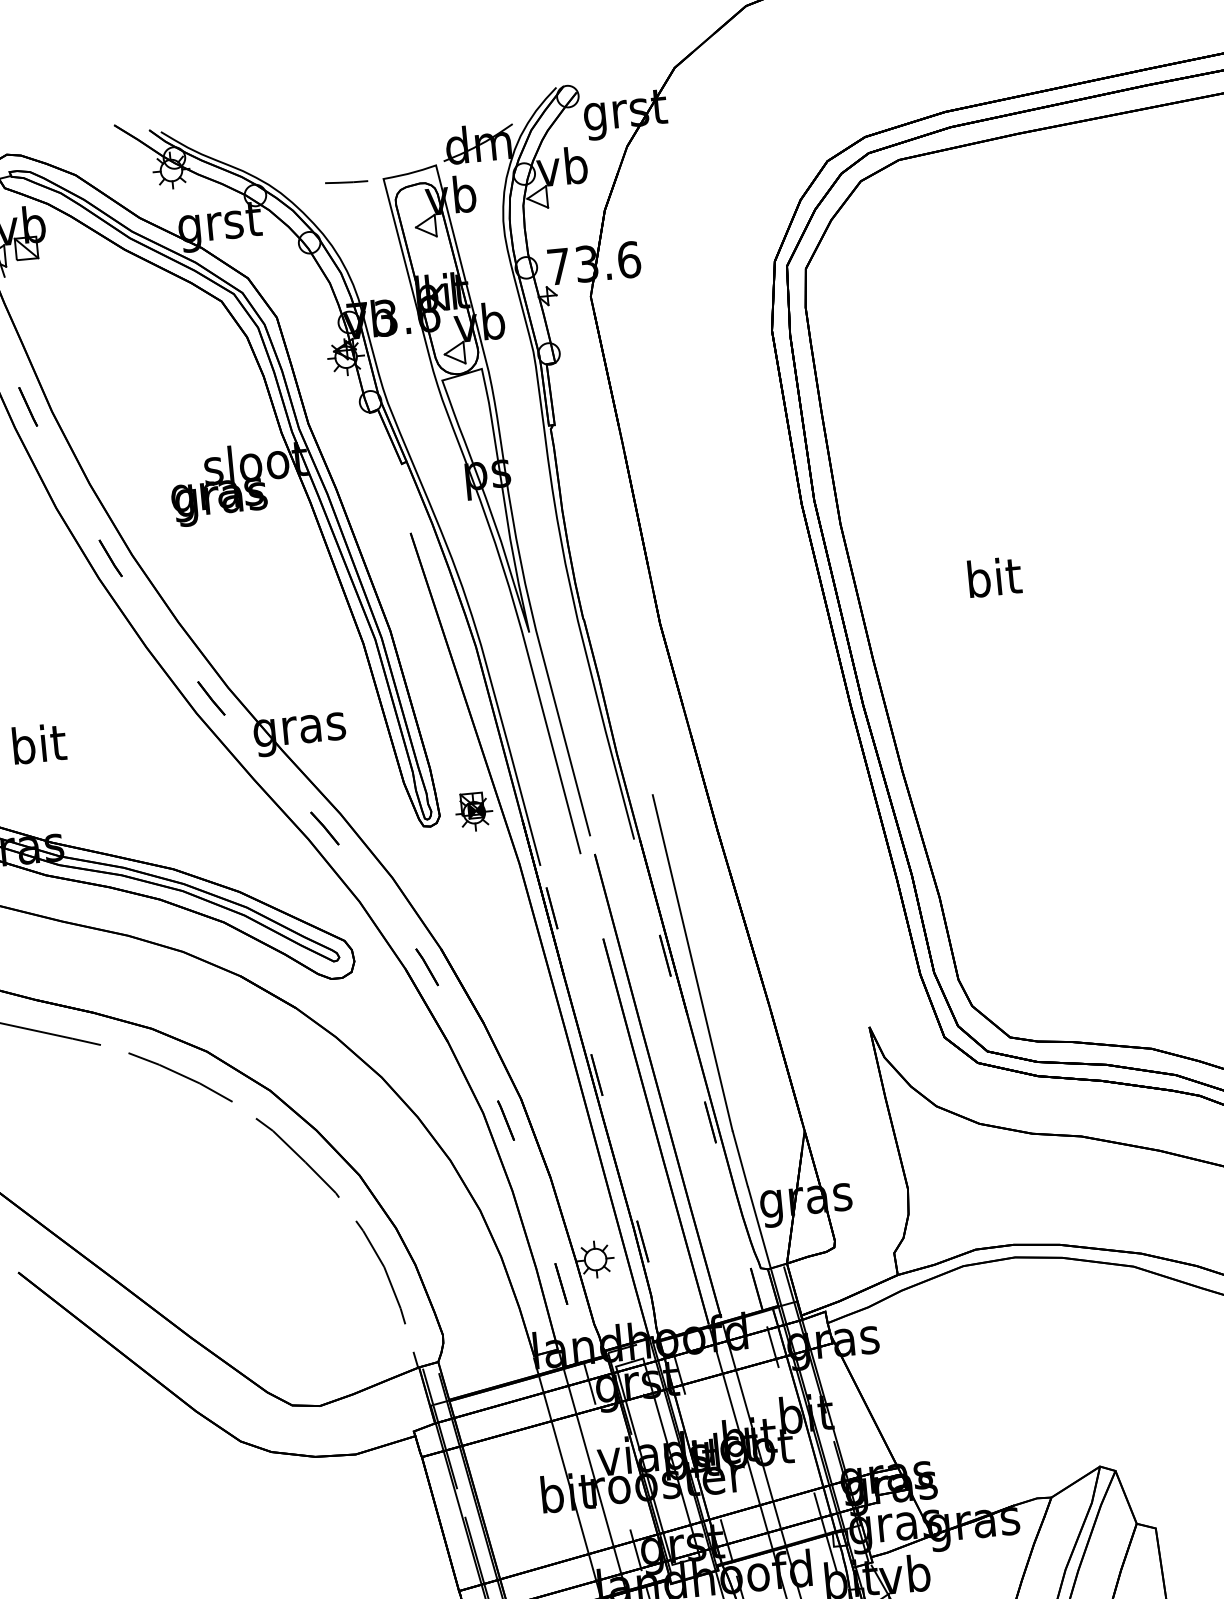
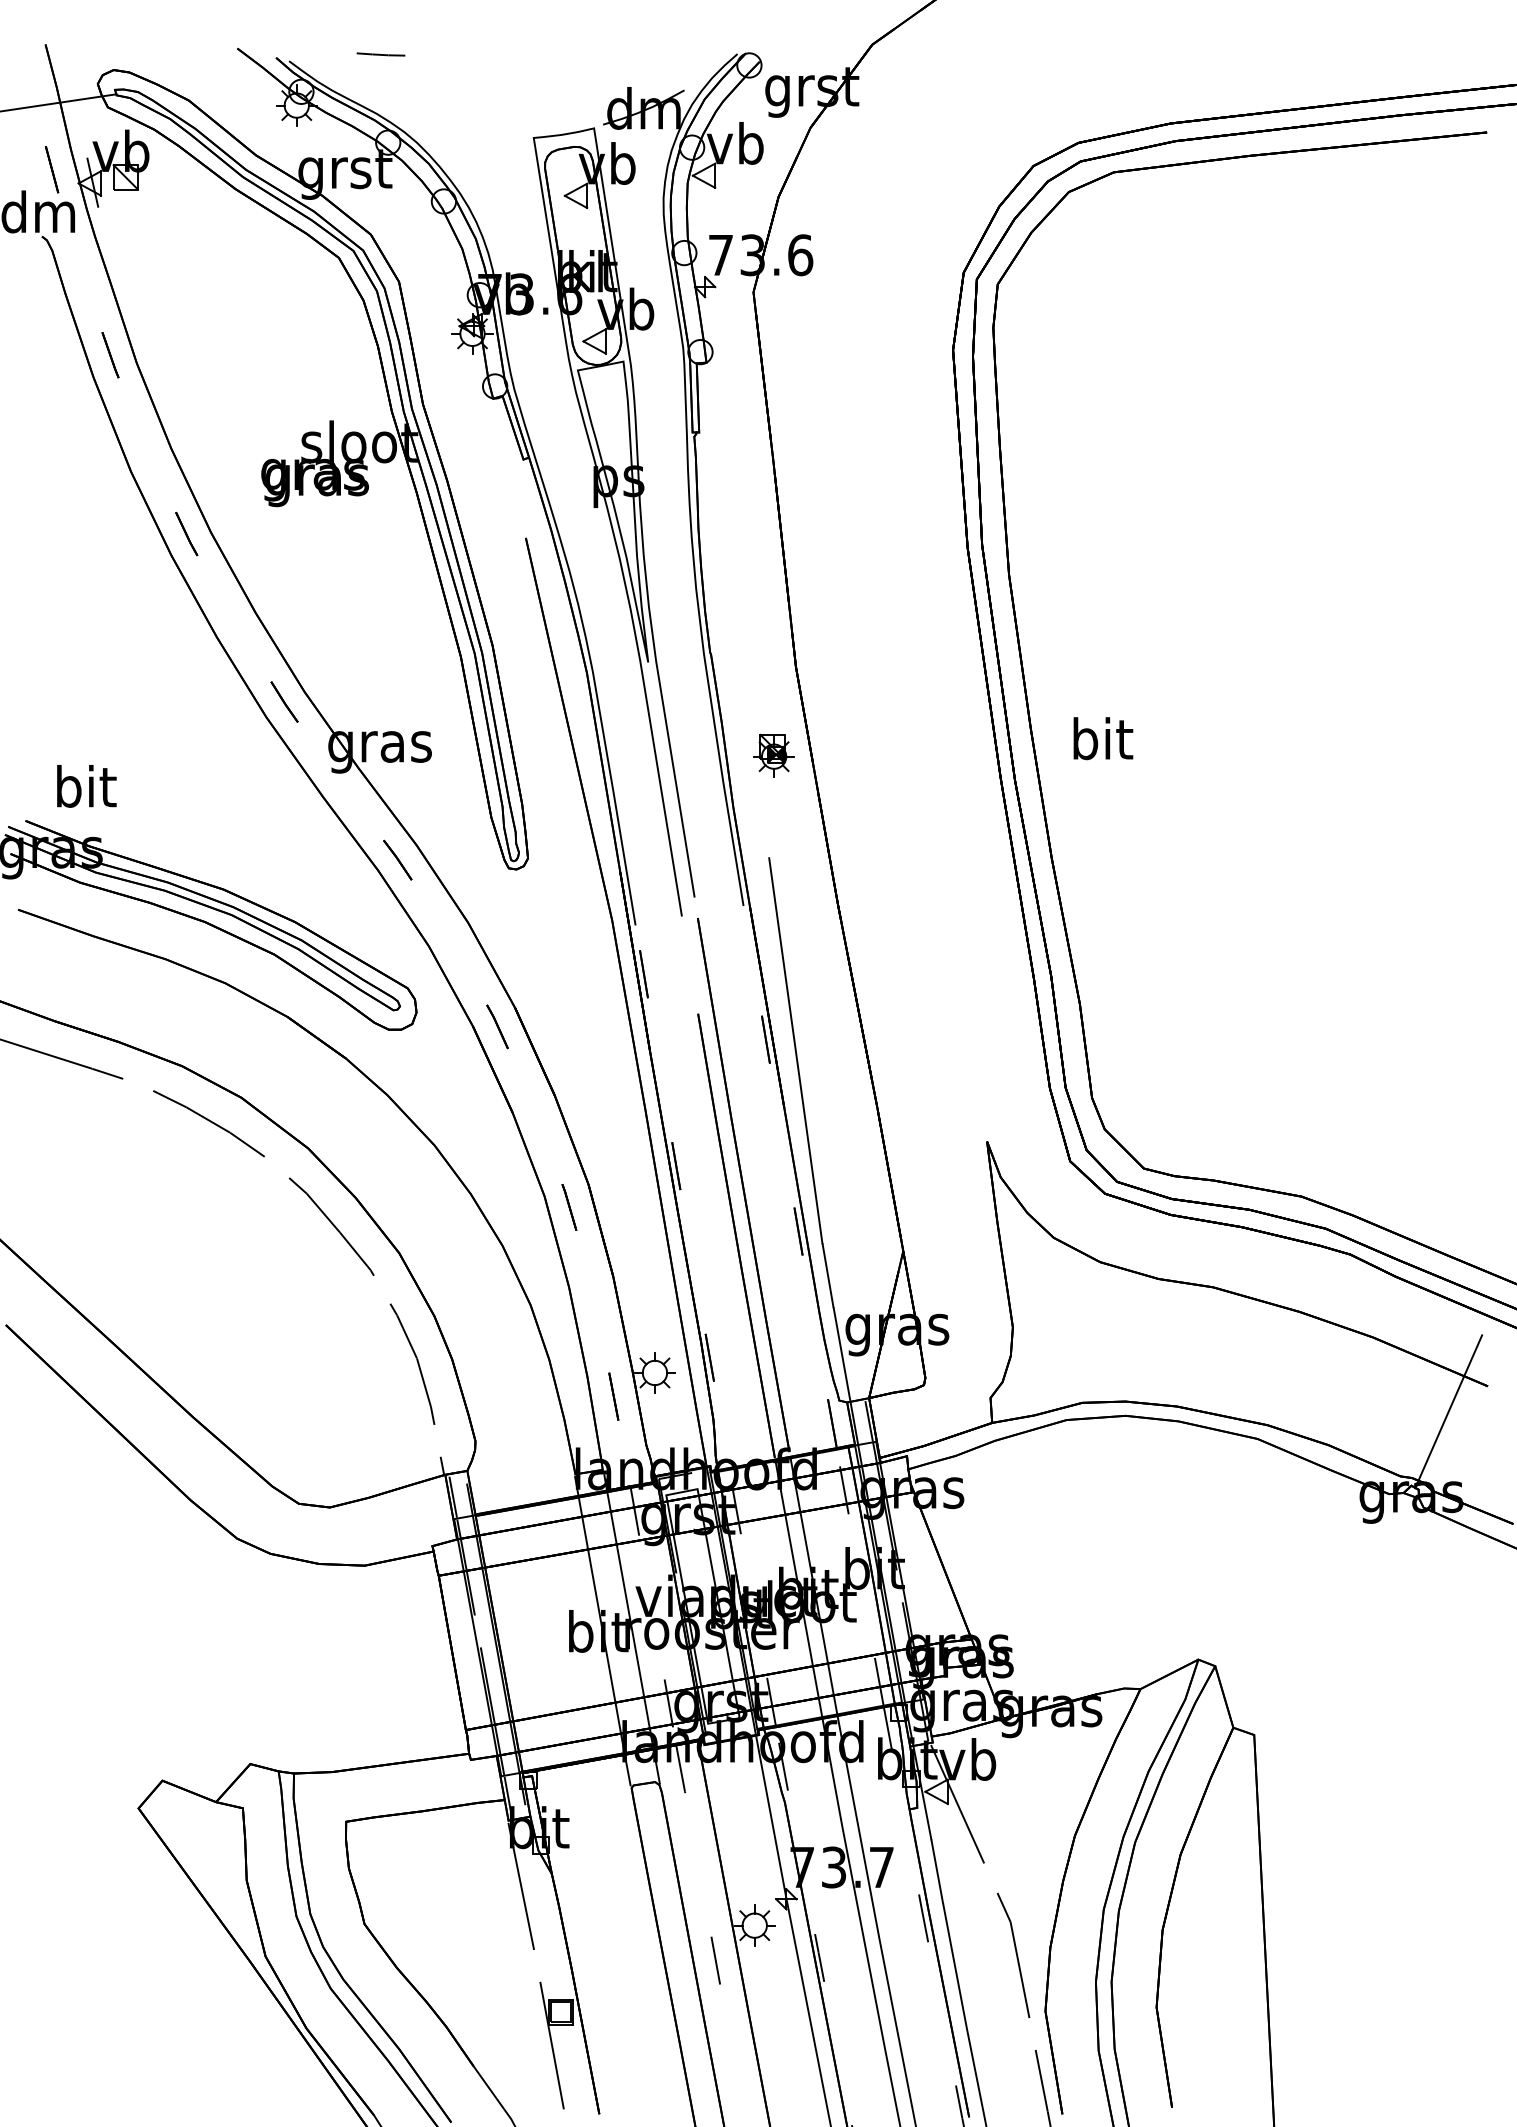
line: (346, 182) -> (380, 54), moved
text: (994, 577) -> (1103, 738), moved
text: (39, 743) -> (86, 786), moved
part: (473, 811) -> (773, 755), moved

